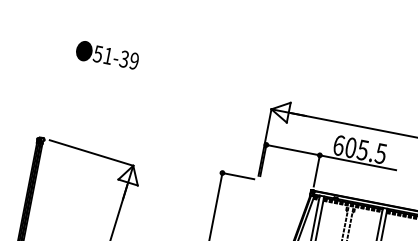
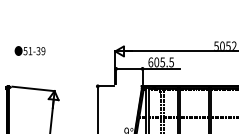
text: (106, 54) -> (29, 50), moved

